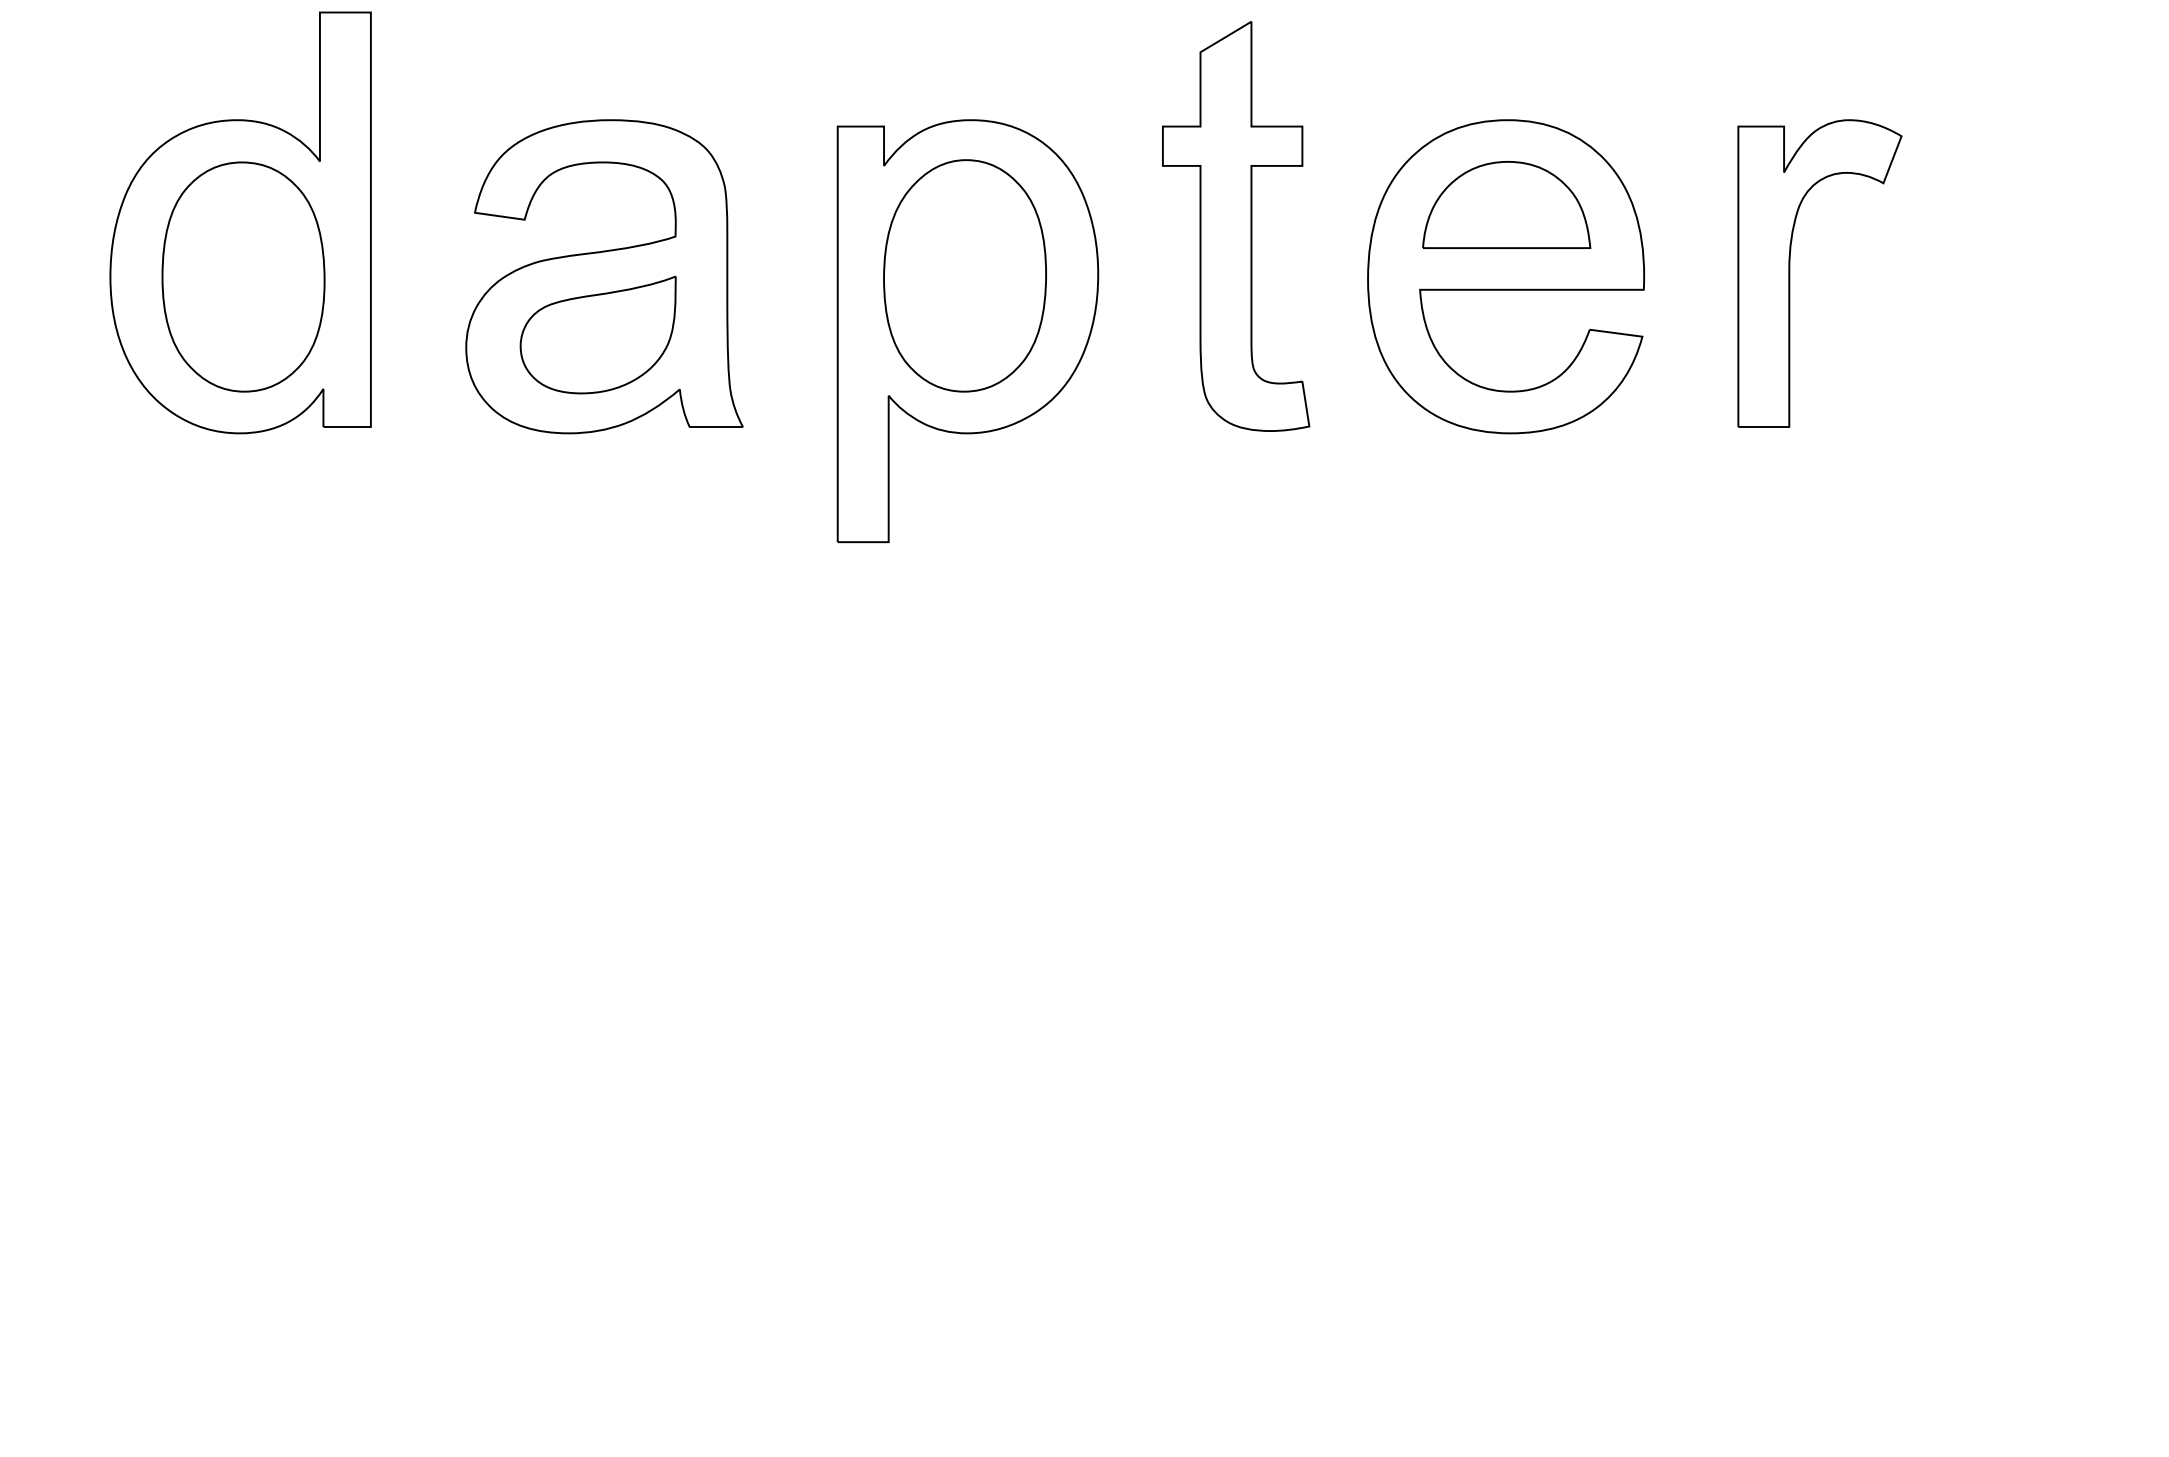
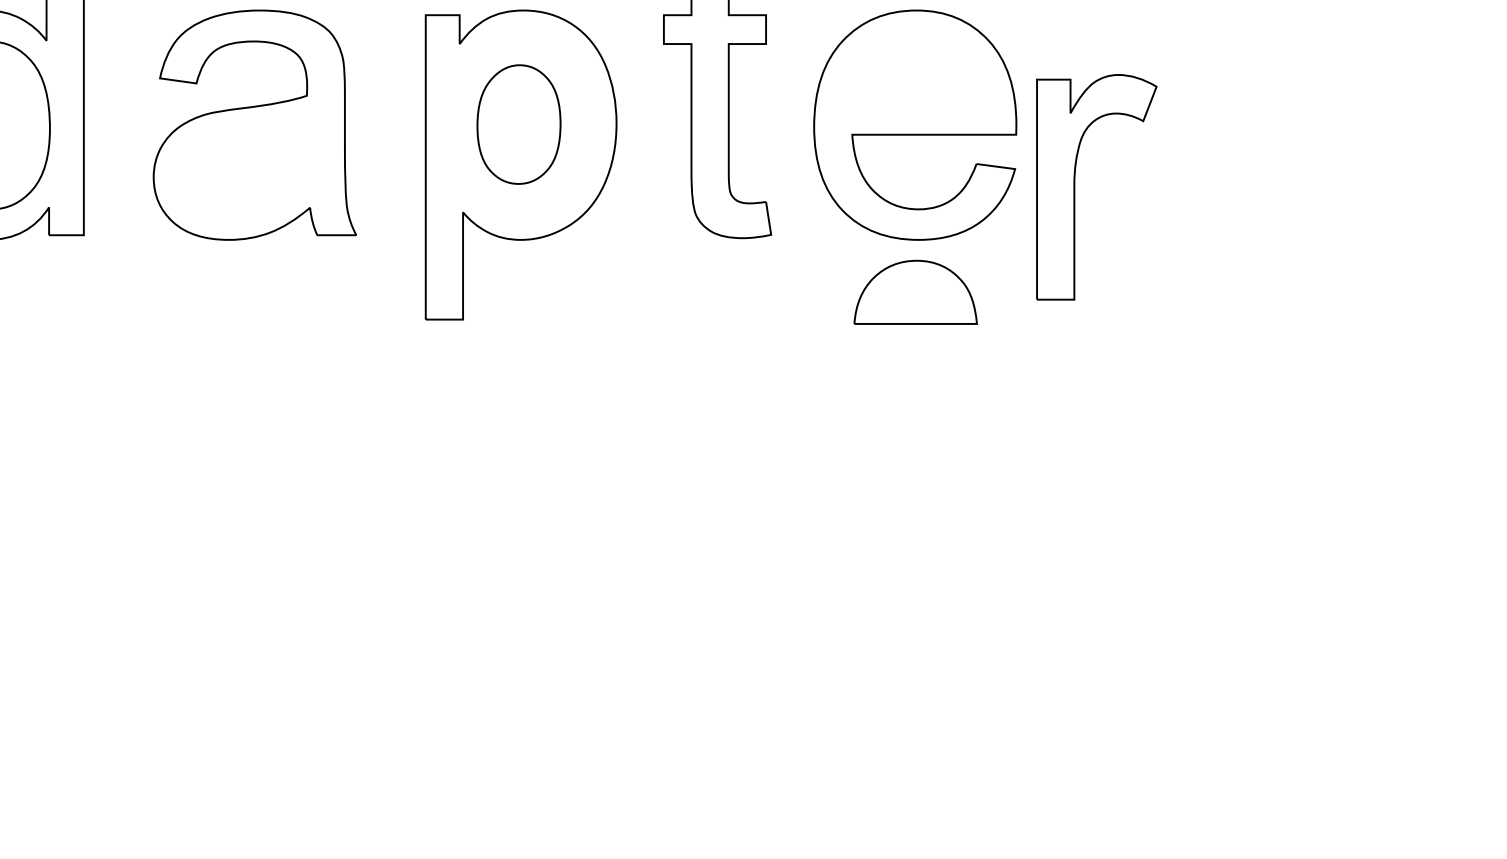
part: (1506, 204) -> (915, 292), moved
part: (1790, 273) -> (1075, 187), moved
part: (964, 275) -> (518, 124), size x0.7
part: (597, 334) -> (249, 167), removed

